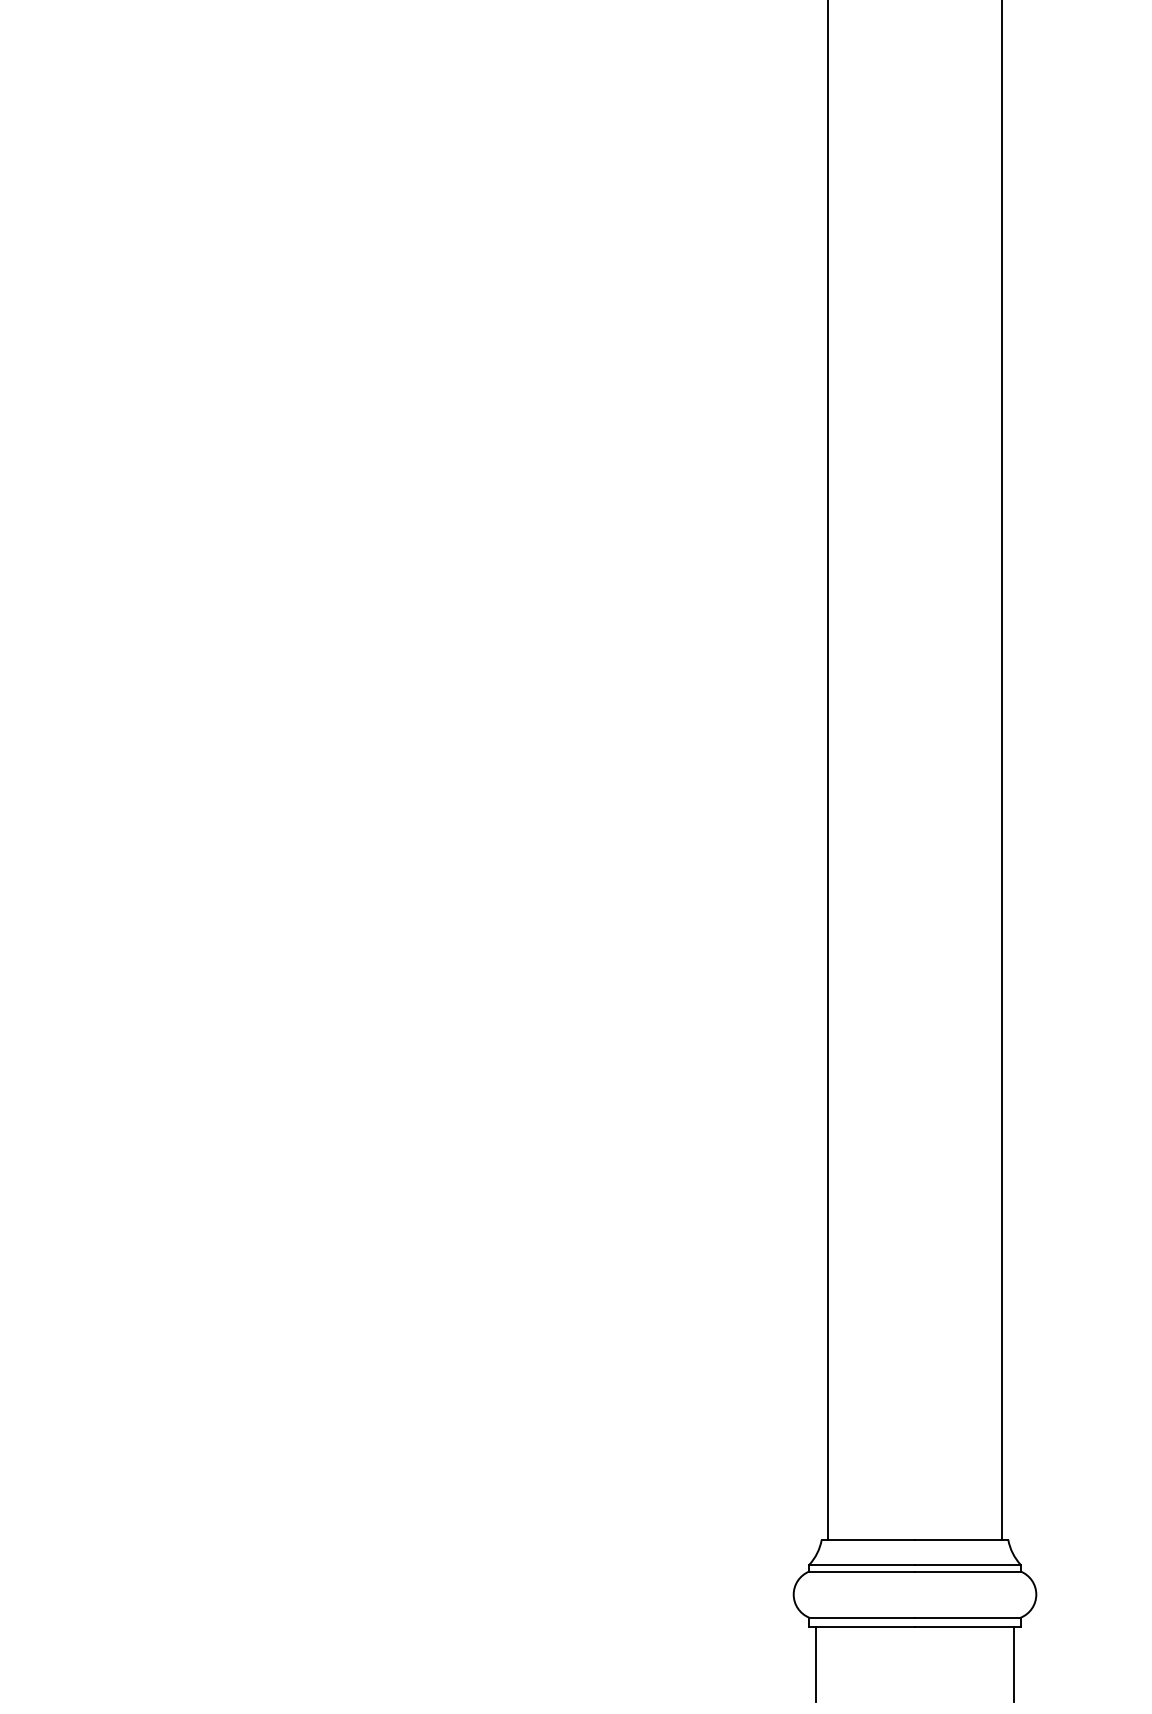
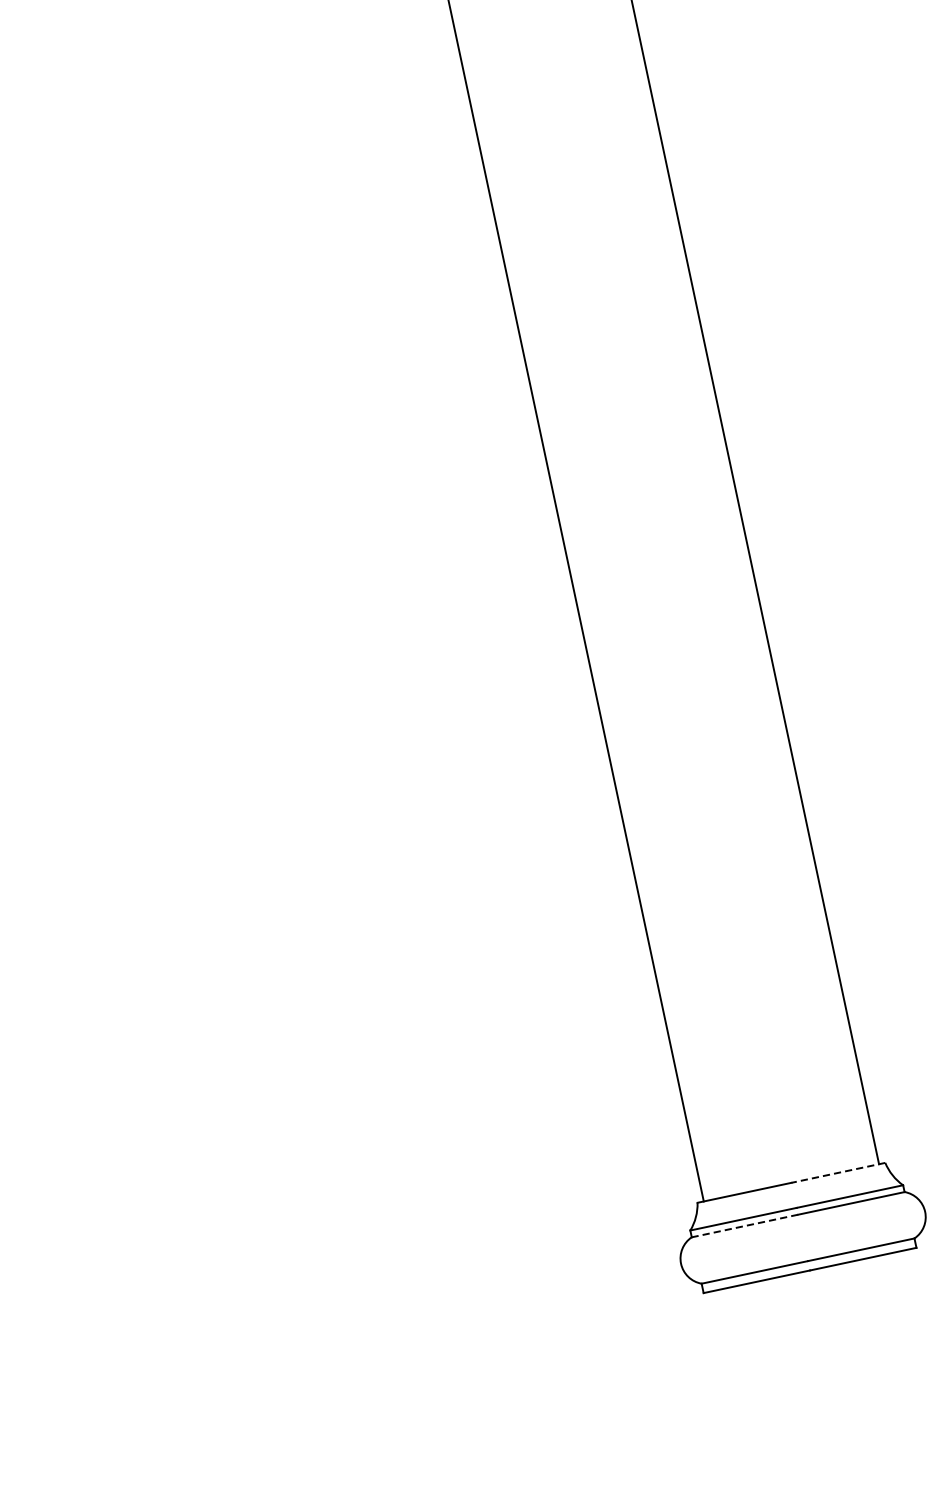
line: (961, 1539) -> (838, 1172), solid -> dashed
line: (862, 1571) -> (745, 1225), solid -> dashed
line: (816, 1664) -> (718, 1329), removed
line: (1013, 1664) -> (917, 1287), removed

